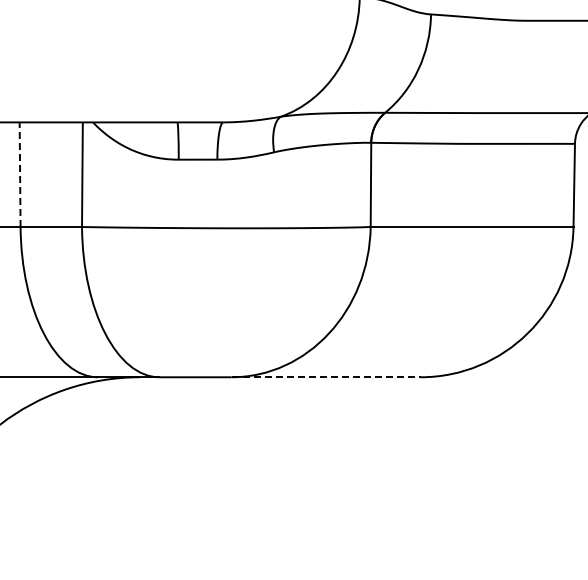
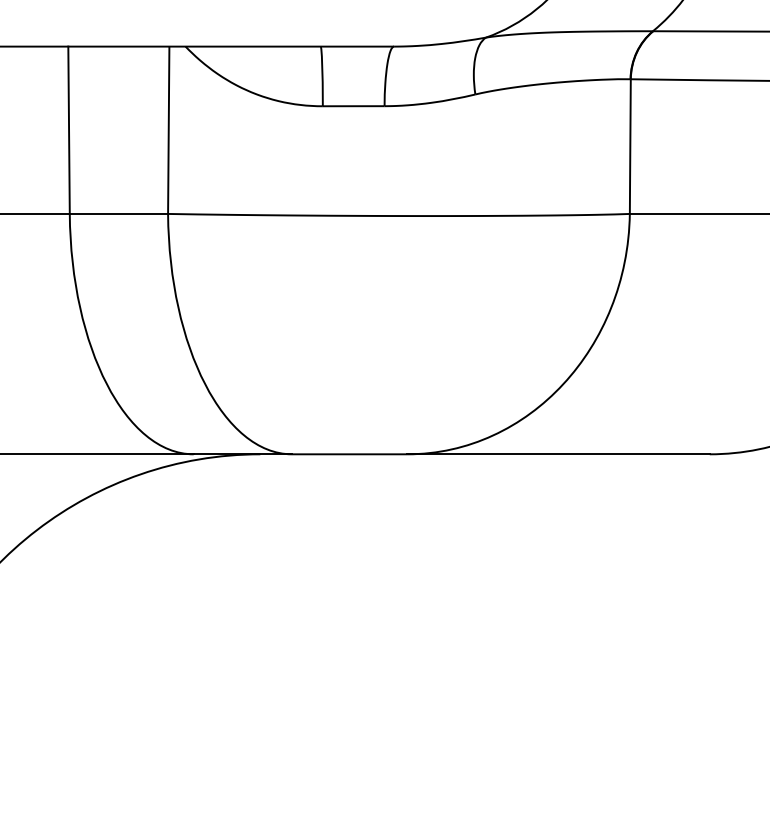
line: (20, 174) -> (69, 129), dashed -> solid
line: (326, 377) -> (559, 454), dashed -> solid

